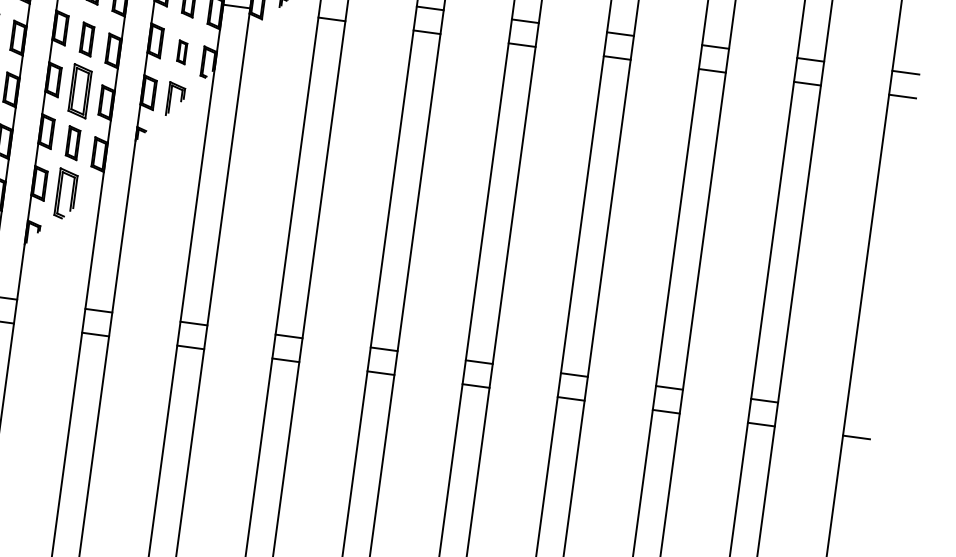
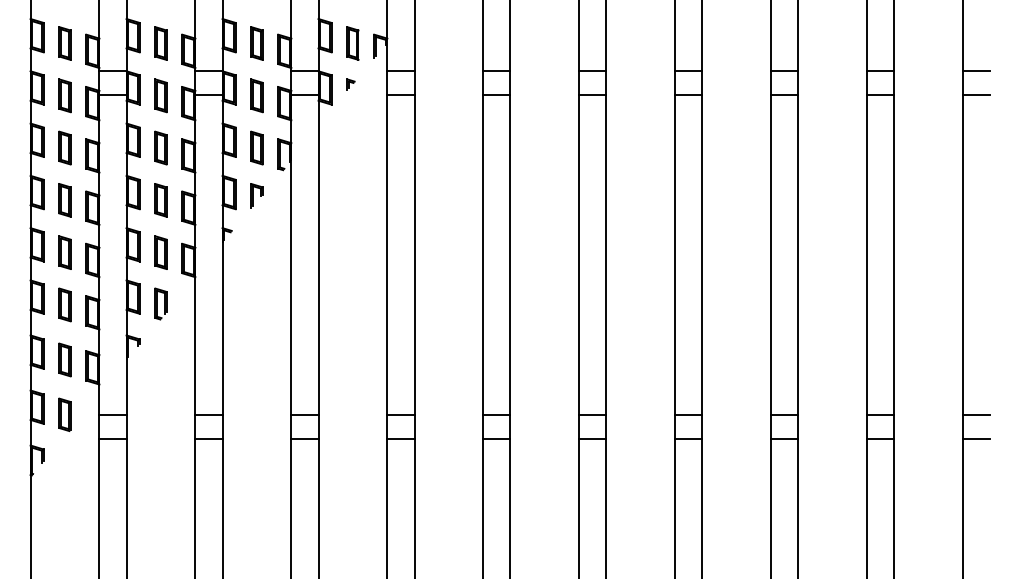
part: (181, 51) -> (256, 147), size x1.43
part: (79, 91) -> (160, 200), size x0.62
part: (175, 99) -> (256, 195), size x0.71
part: (65, 193) -> (160, 303), size x0.62
line: (859, 413) -> (976, 415), added

